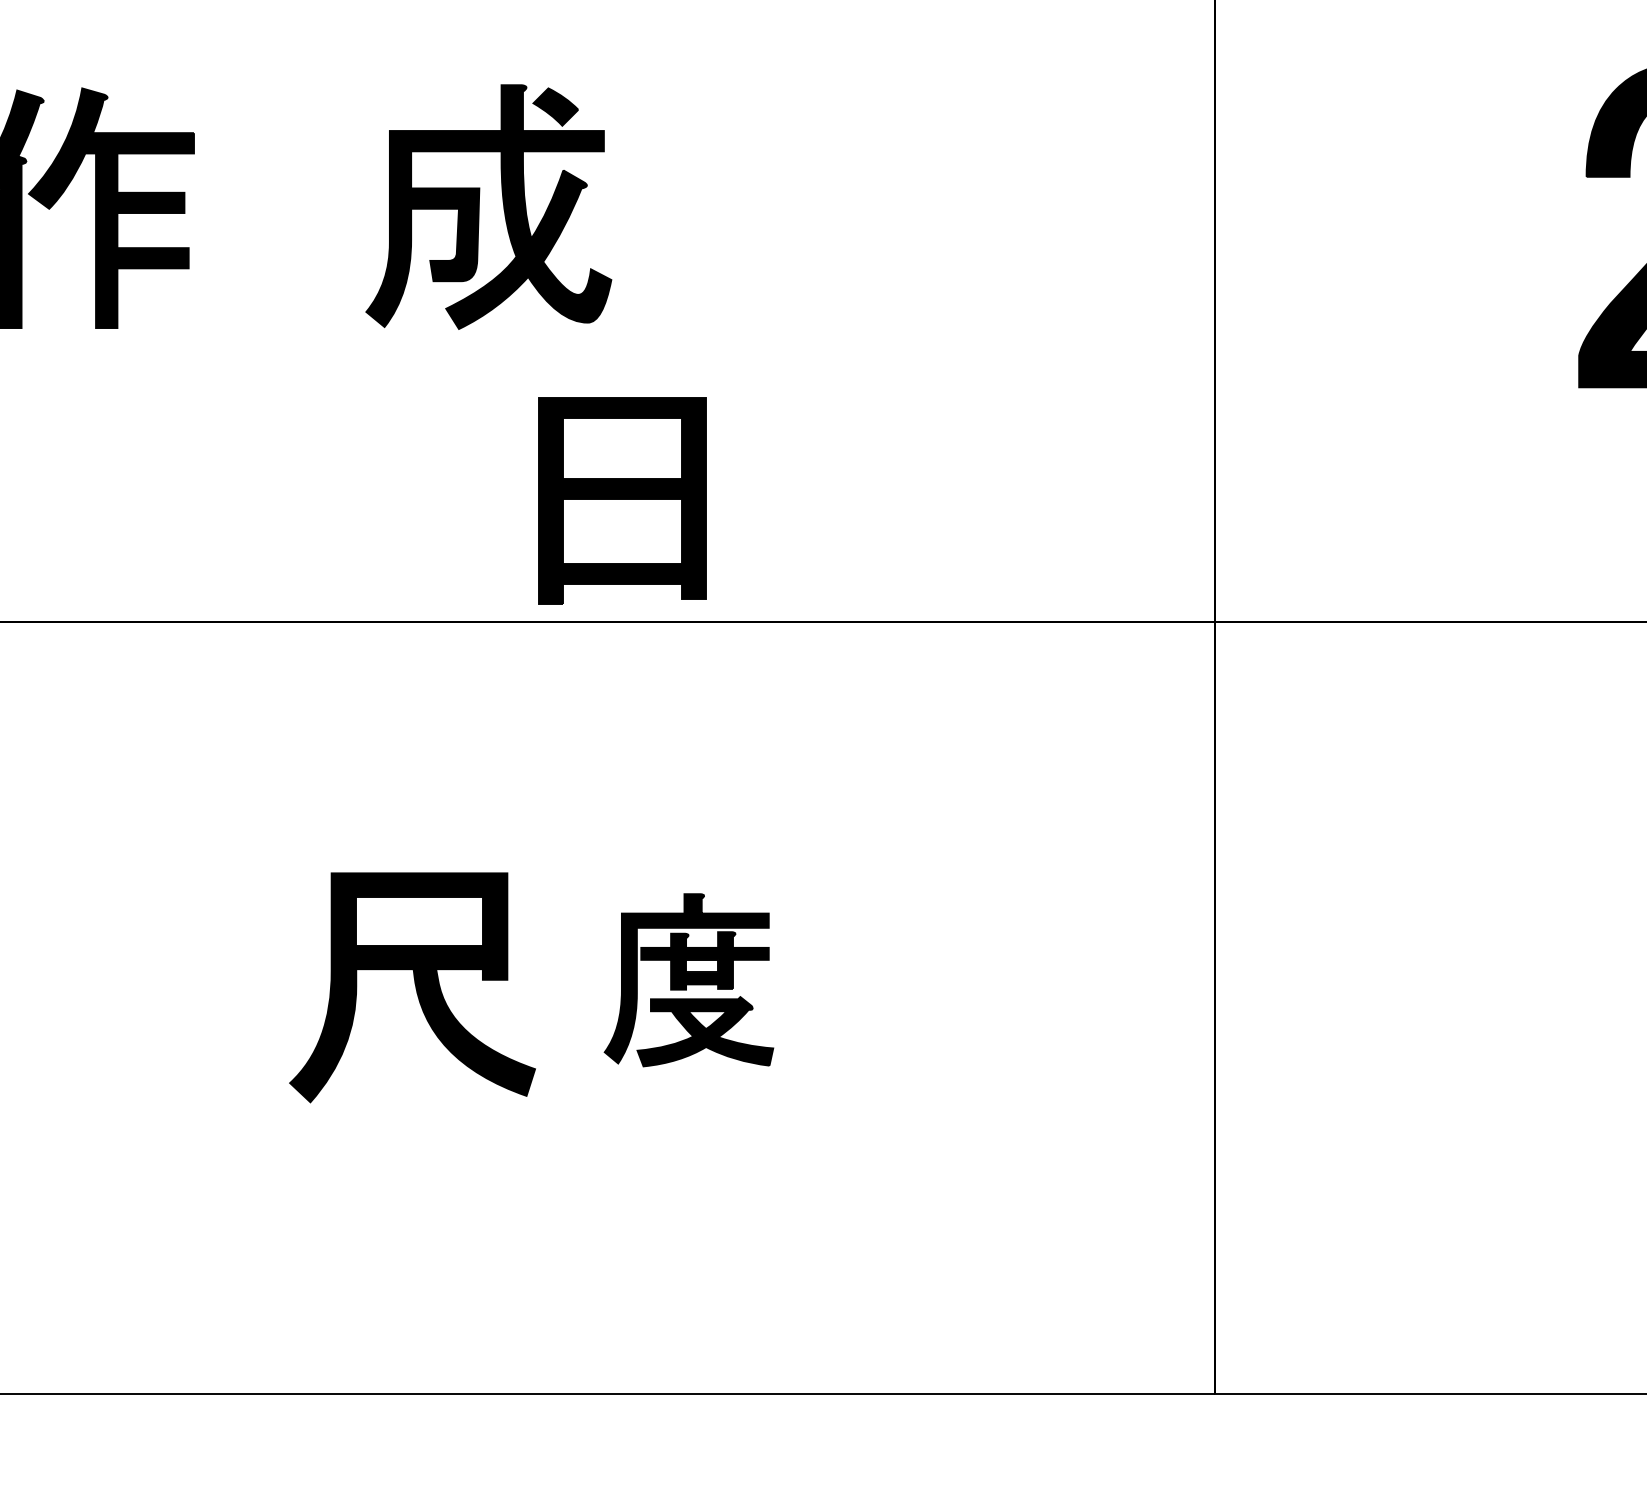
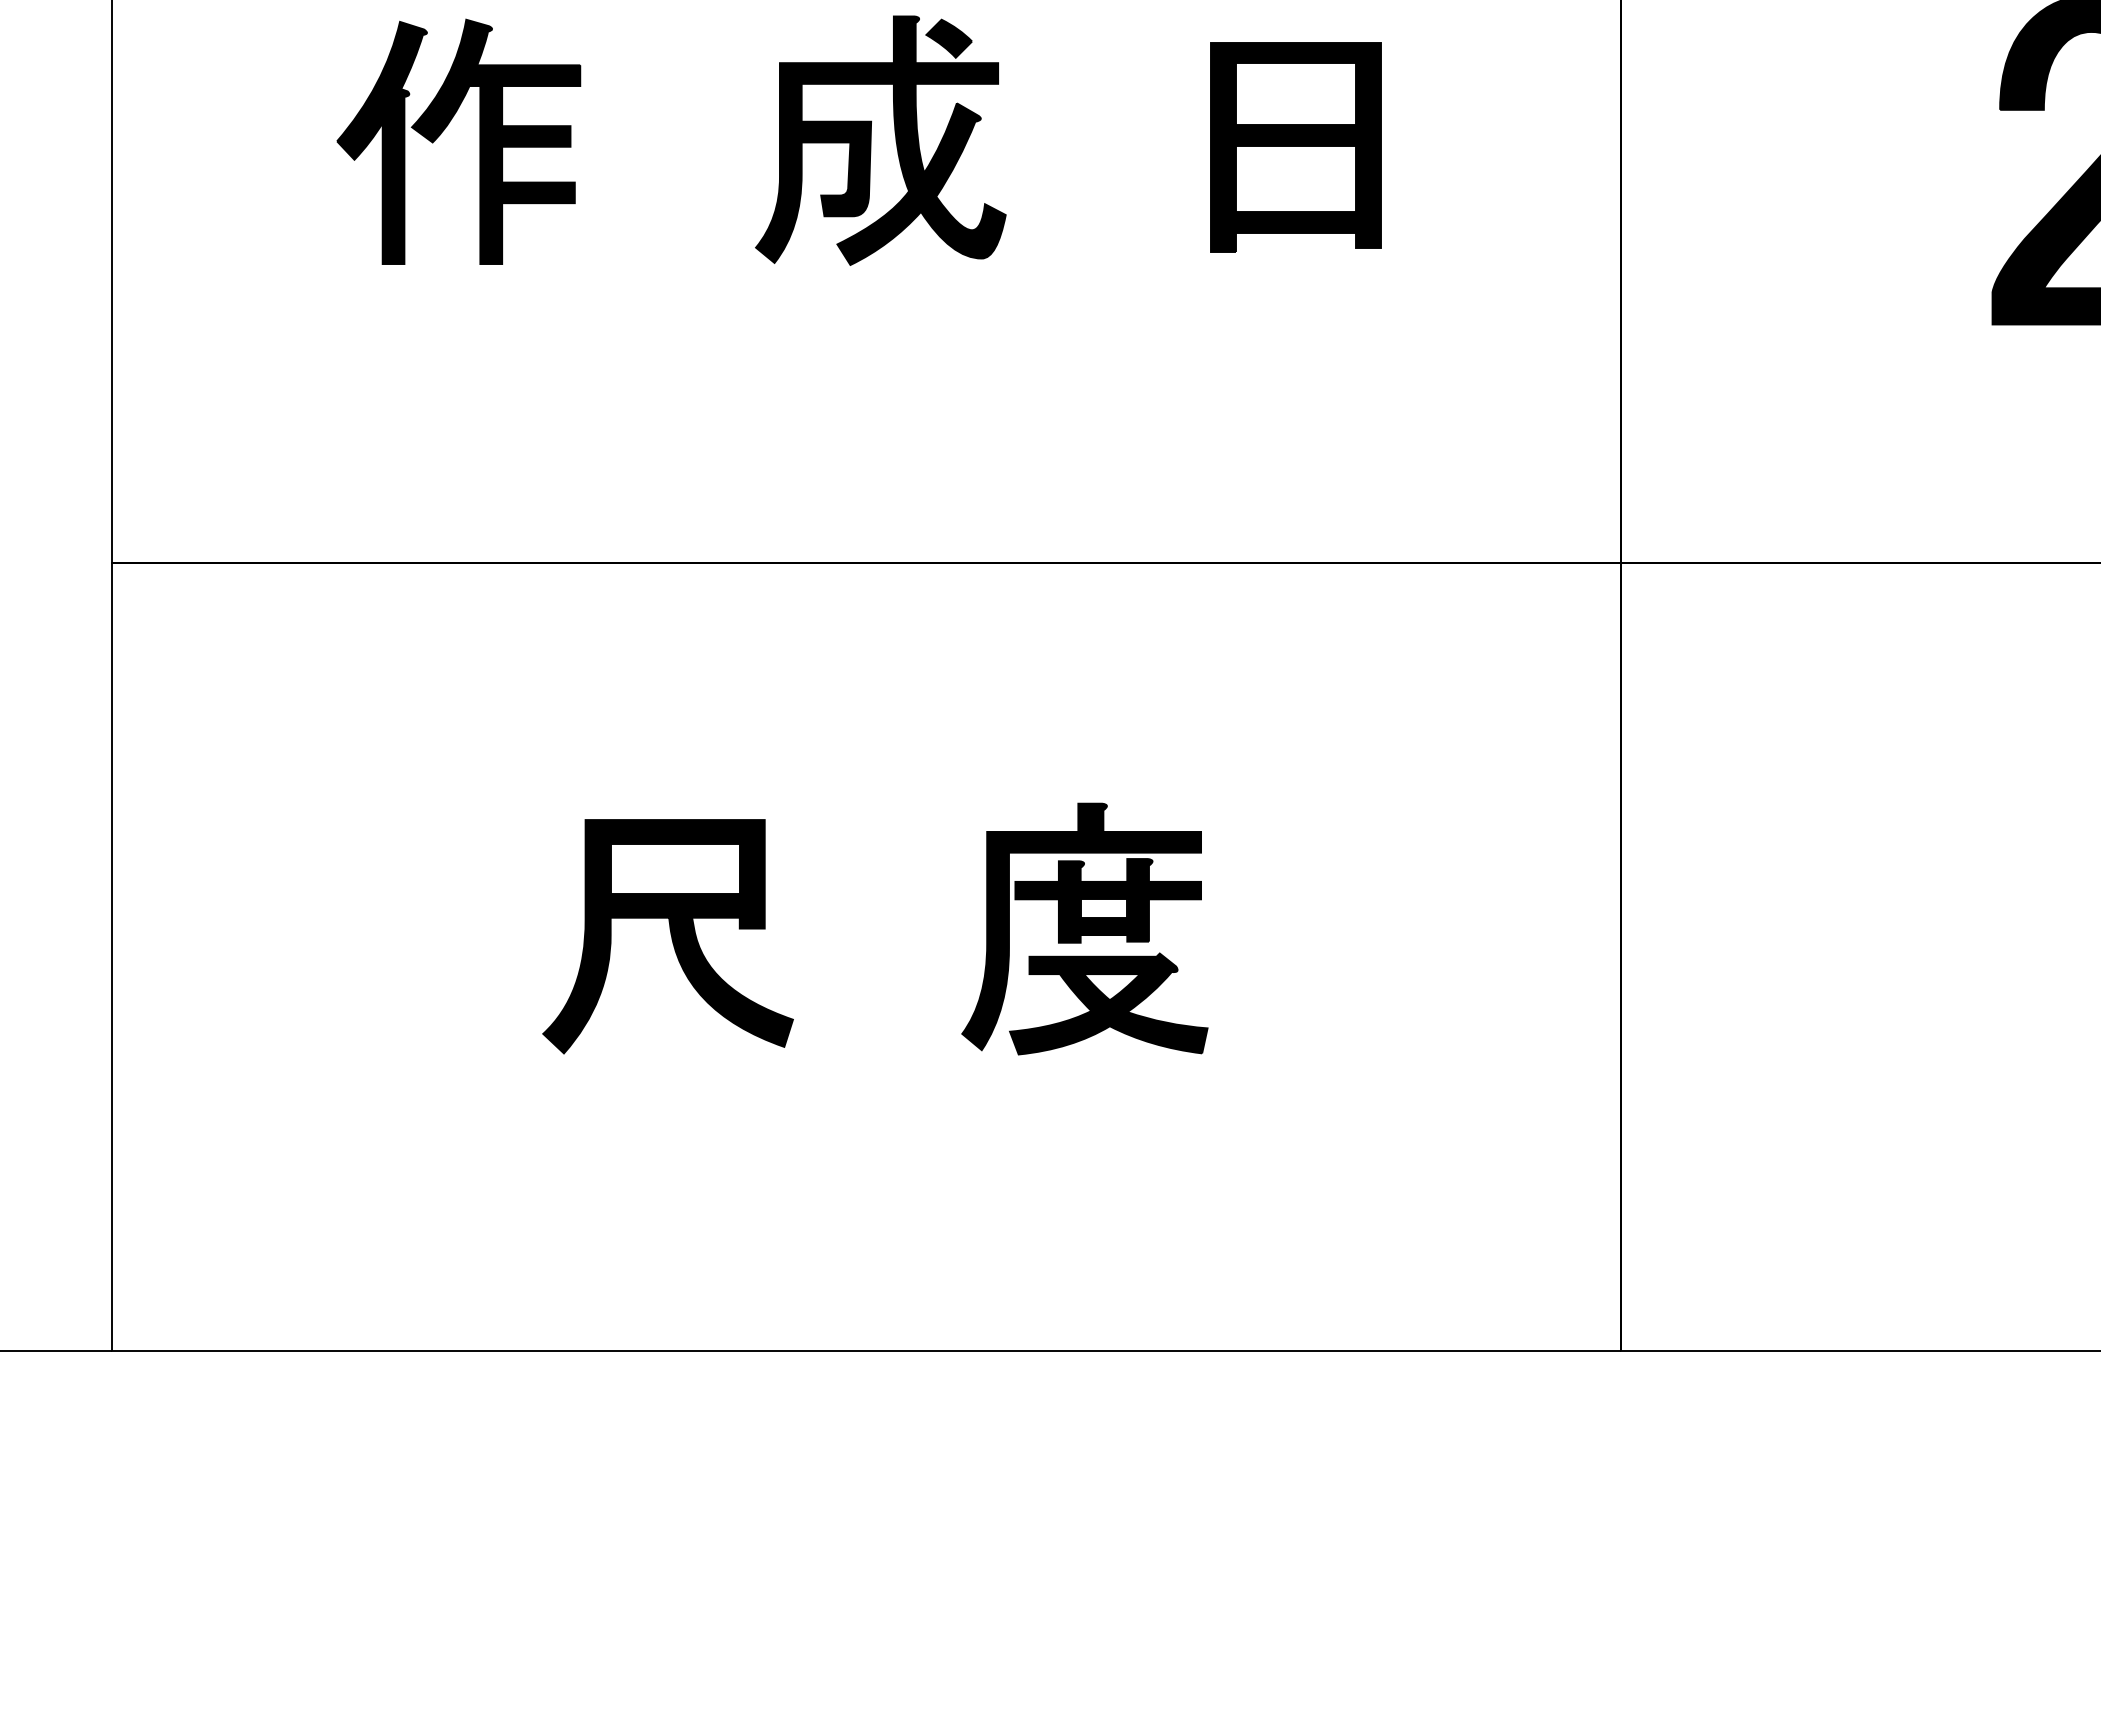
part: (621, 501) -> (1295, 147), moved
part: (688, 979) -> (1084, 928), size x1.43
part: (411, 987) -> (667, 936), moved

